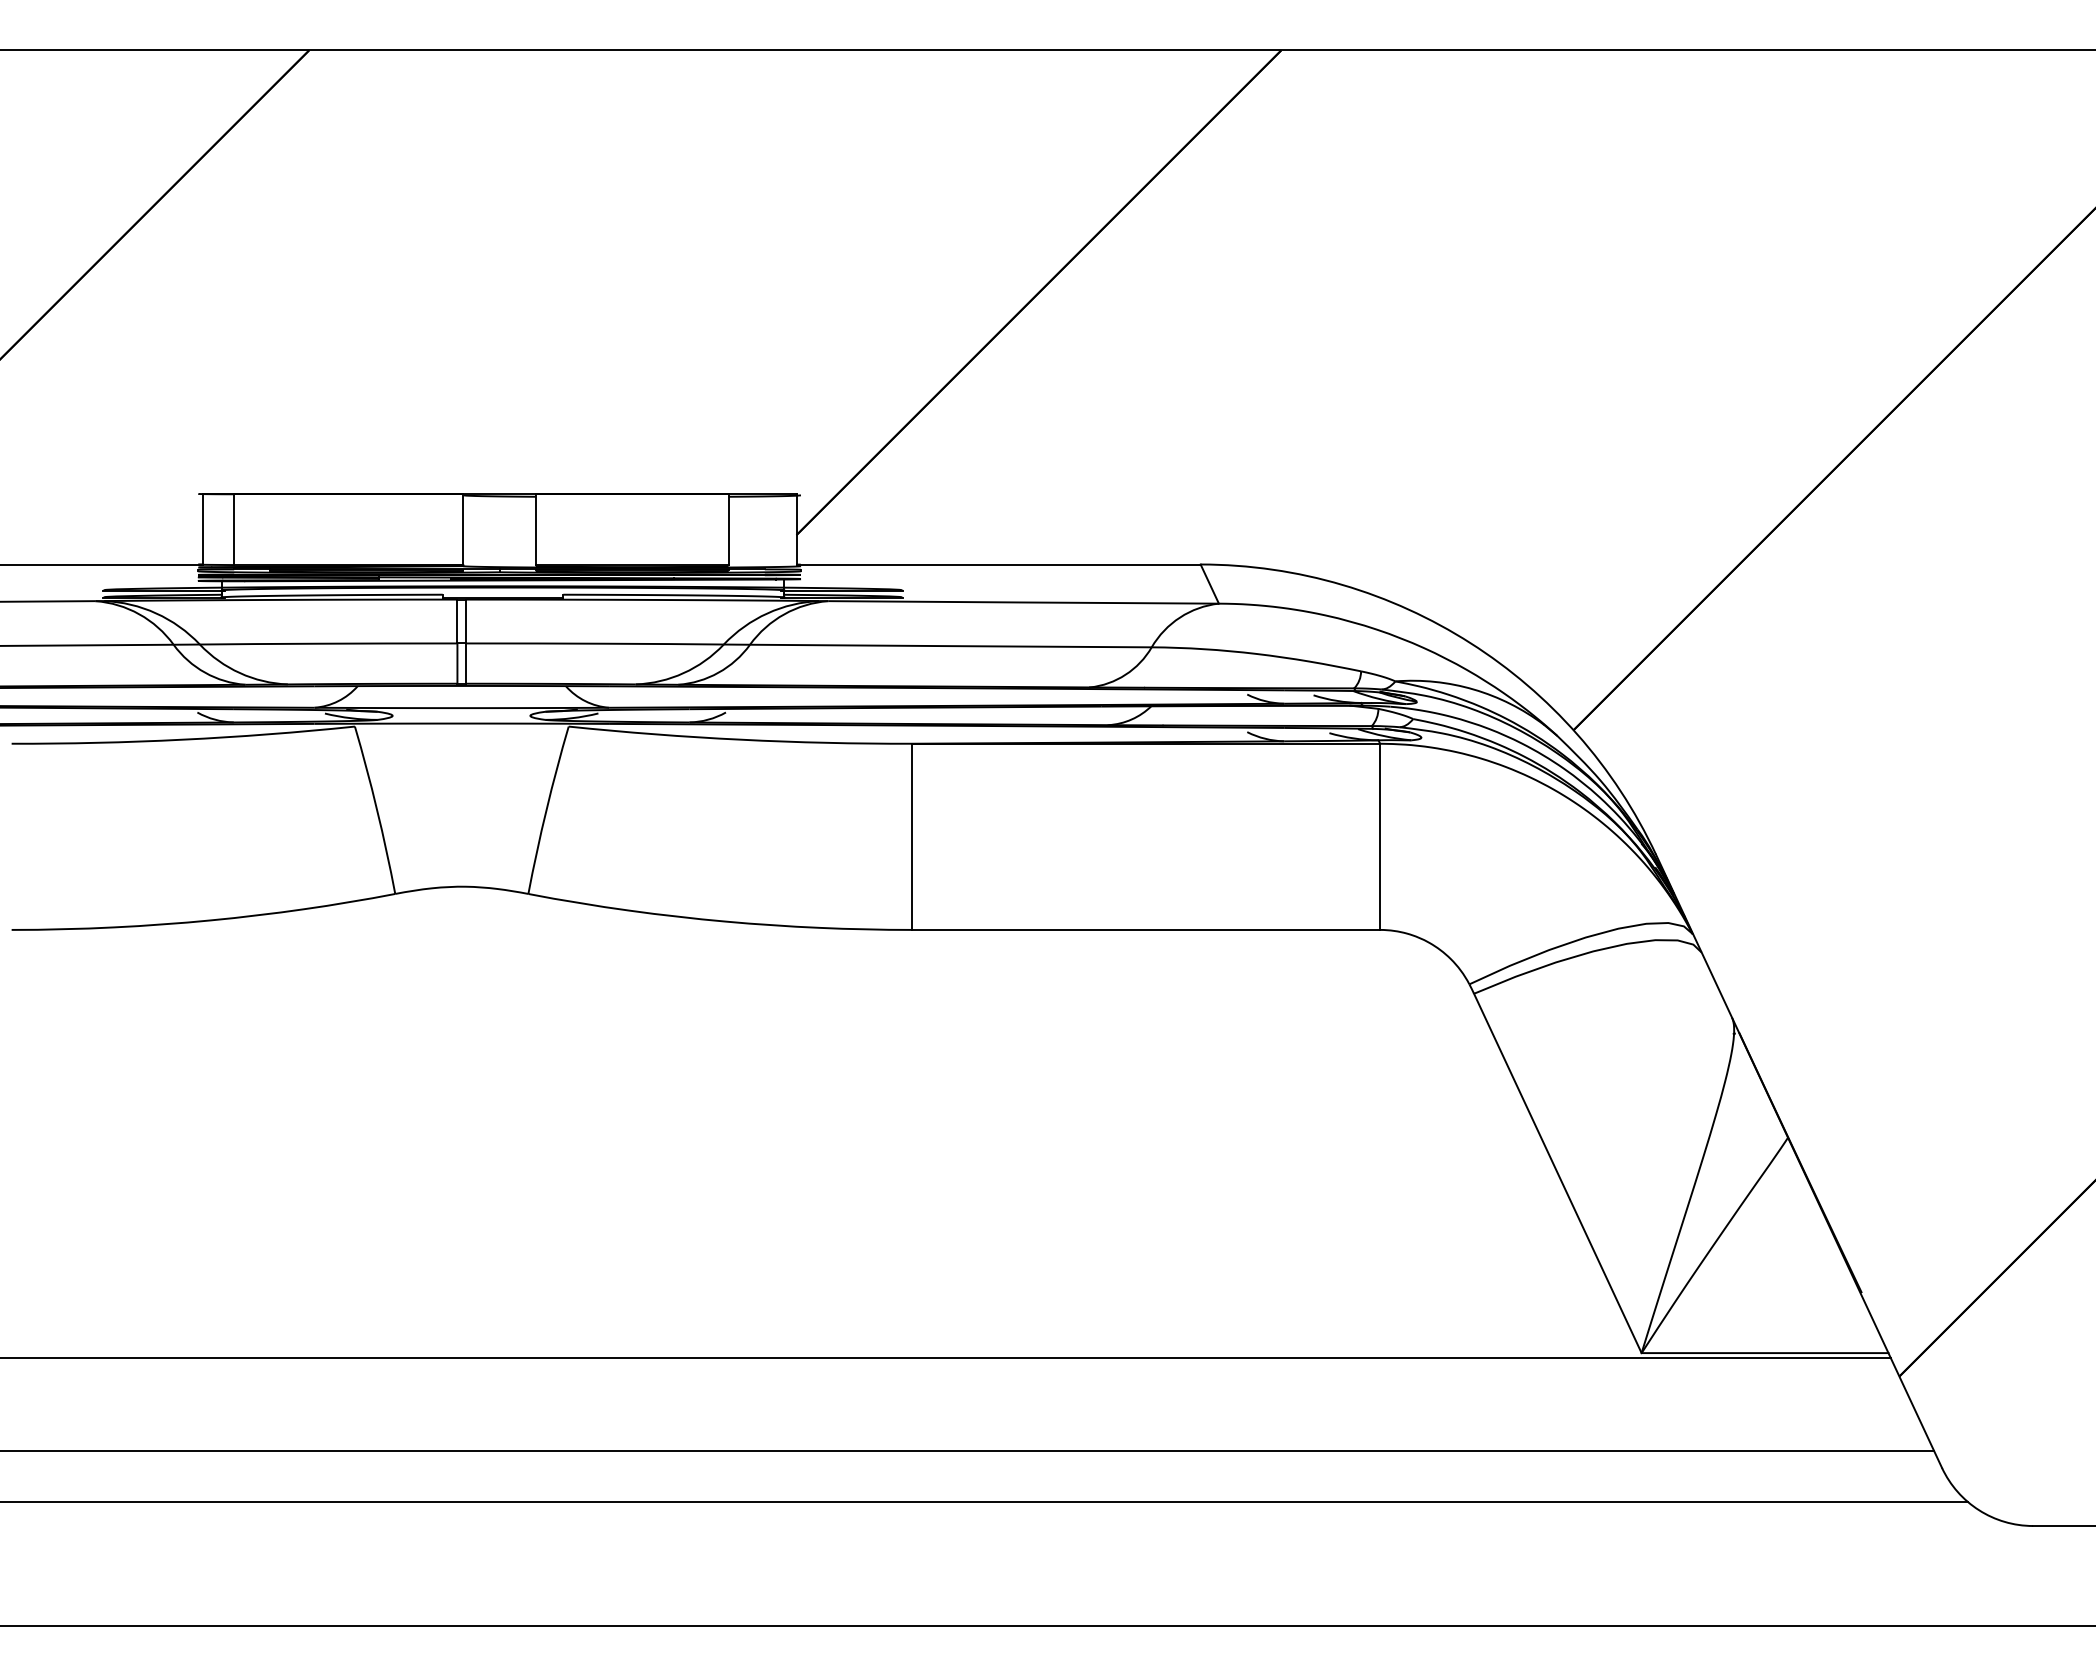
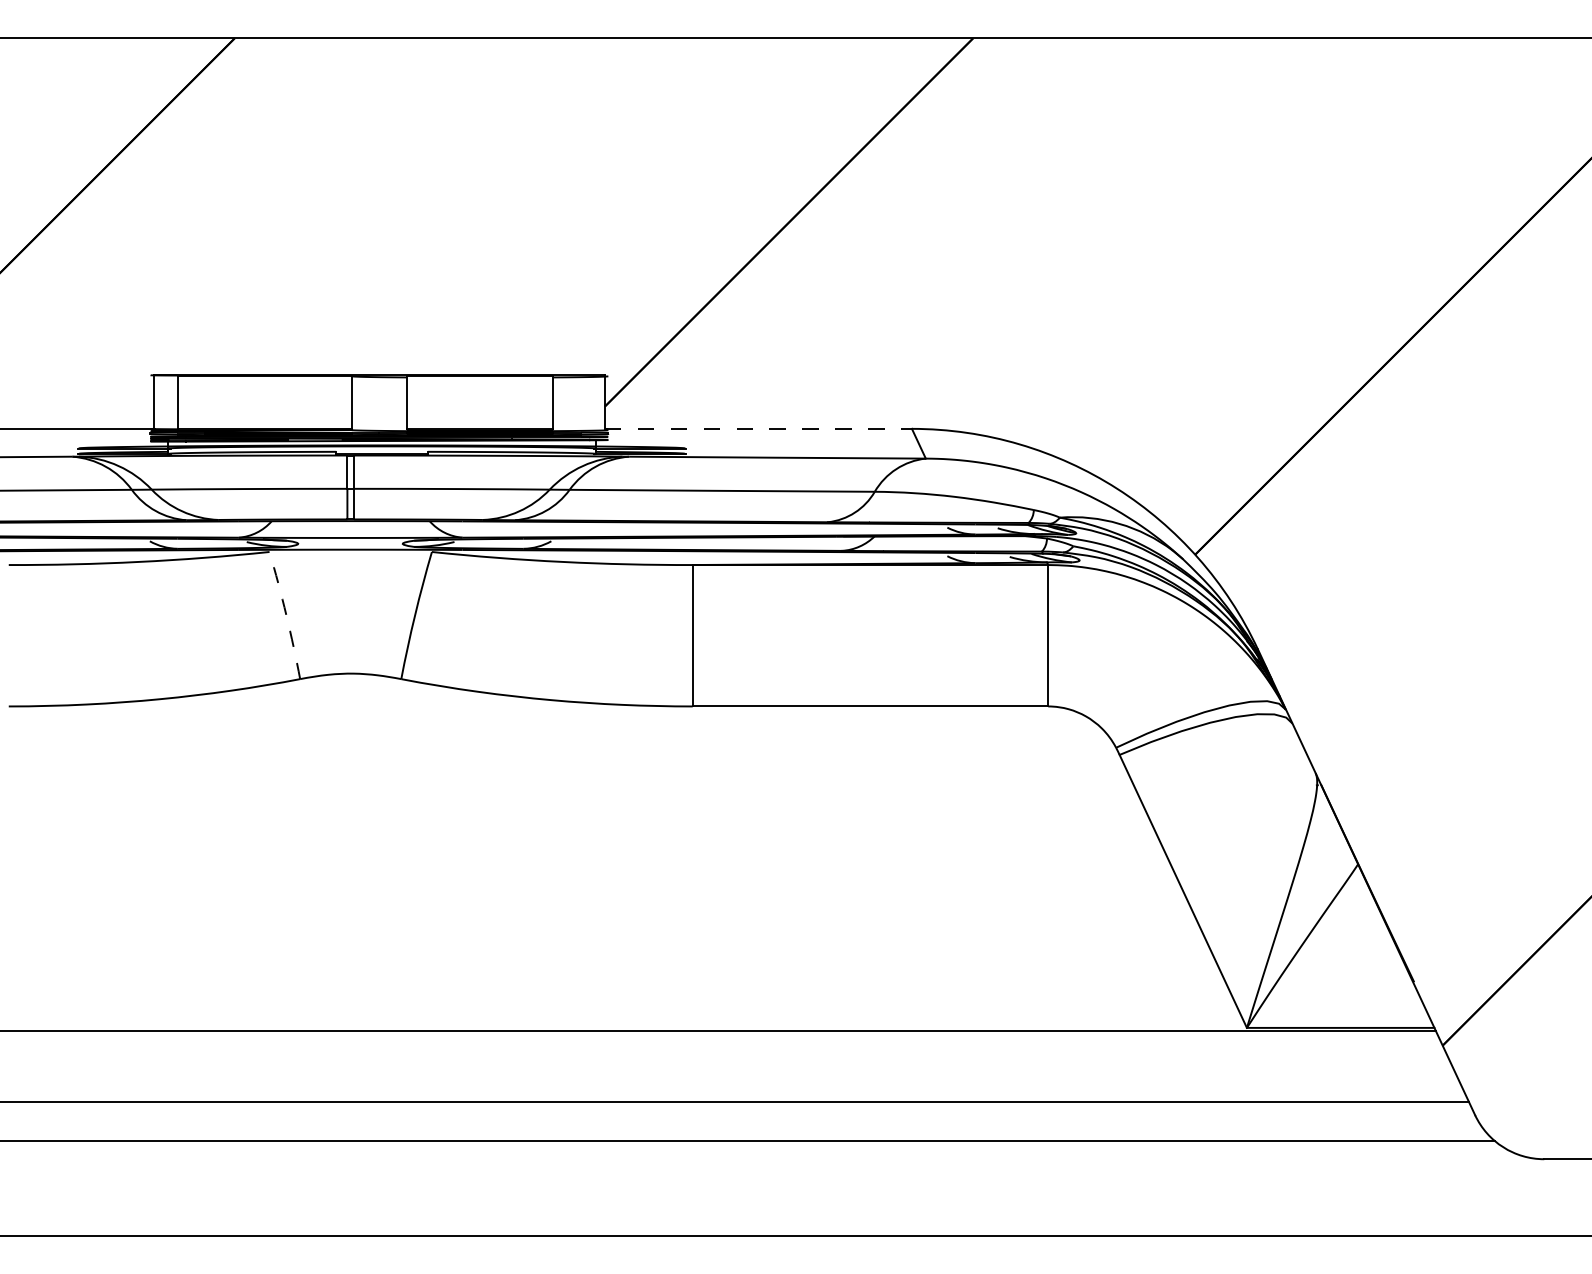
line: (999, 564) -> (759, 428), solid -> dashed
arc: (377, 809) -> (286, 614), solid -> dashed

